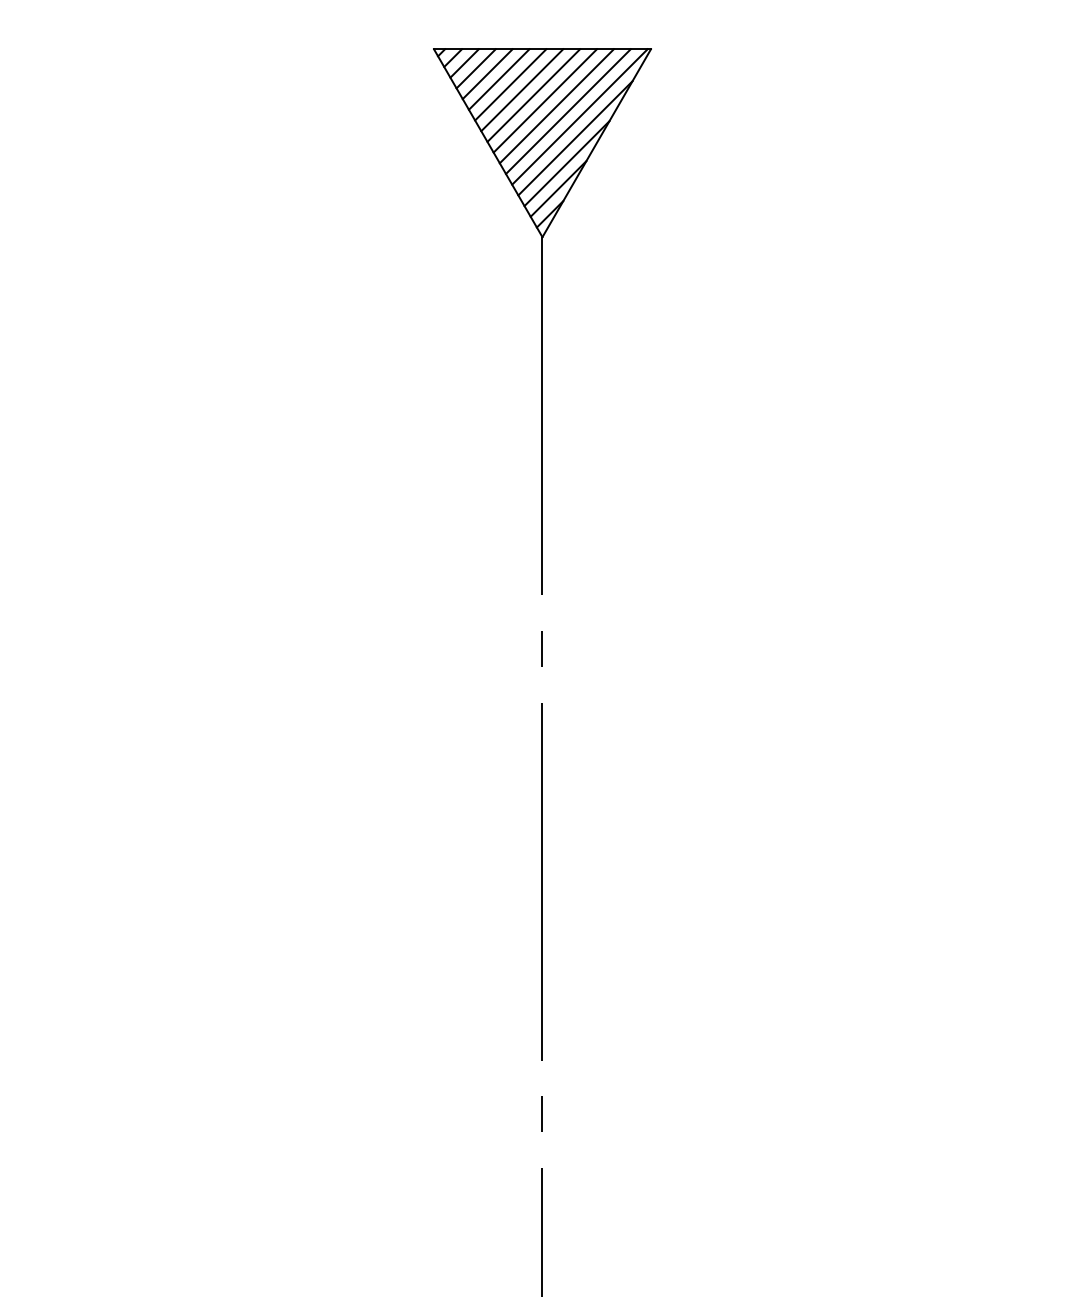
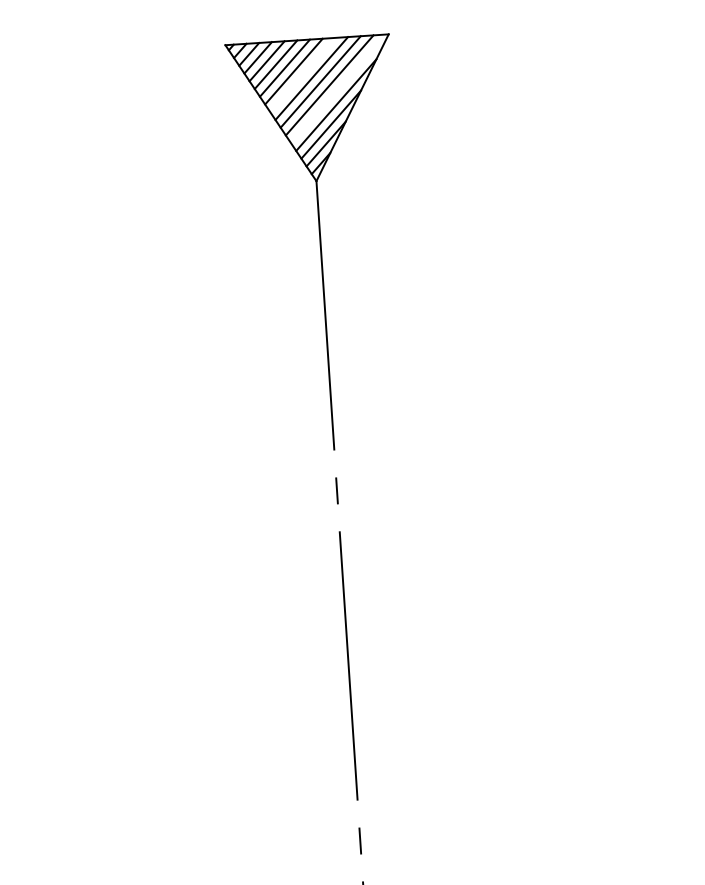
line: (533, 95) -> (302, 75), removed
line: (579, 116) -> (338, 88), removed

